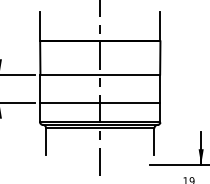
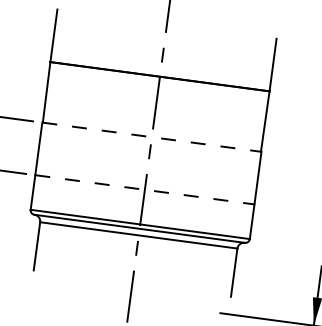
line: (100, 74) -> (152, 137), solid -> dashed
line: (100, 103) -> (145, 190), solid -> dashed

